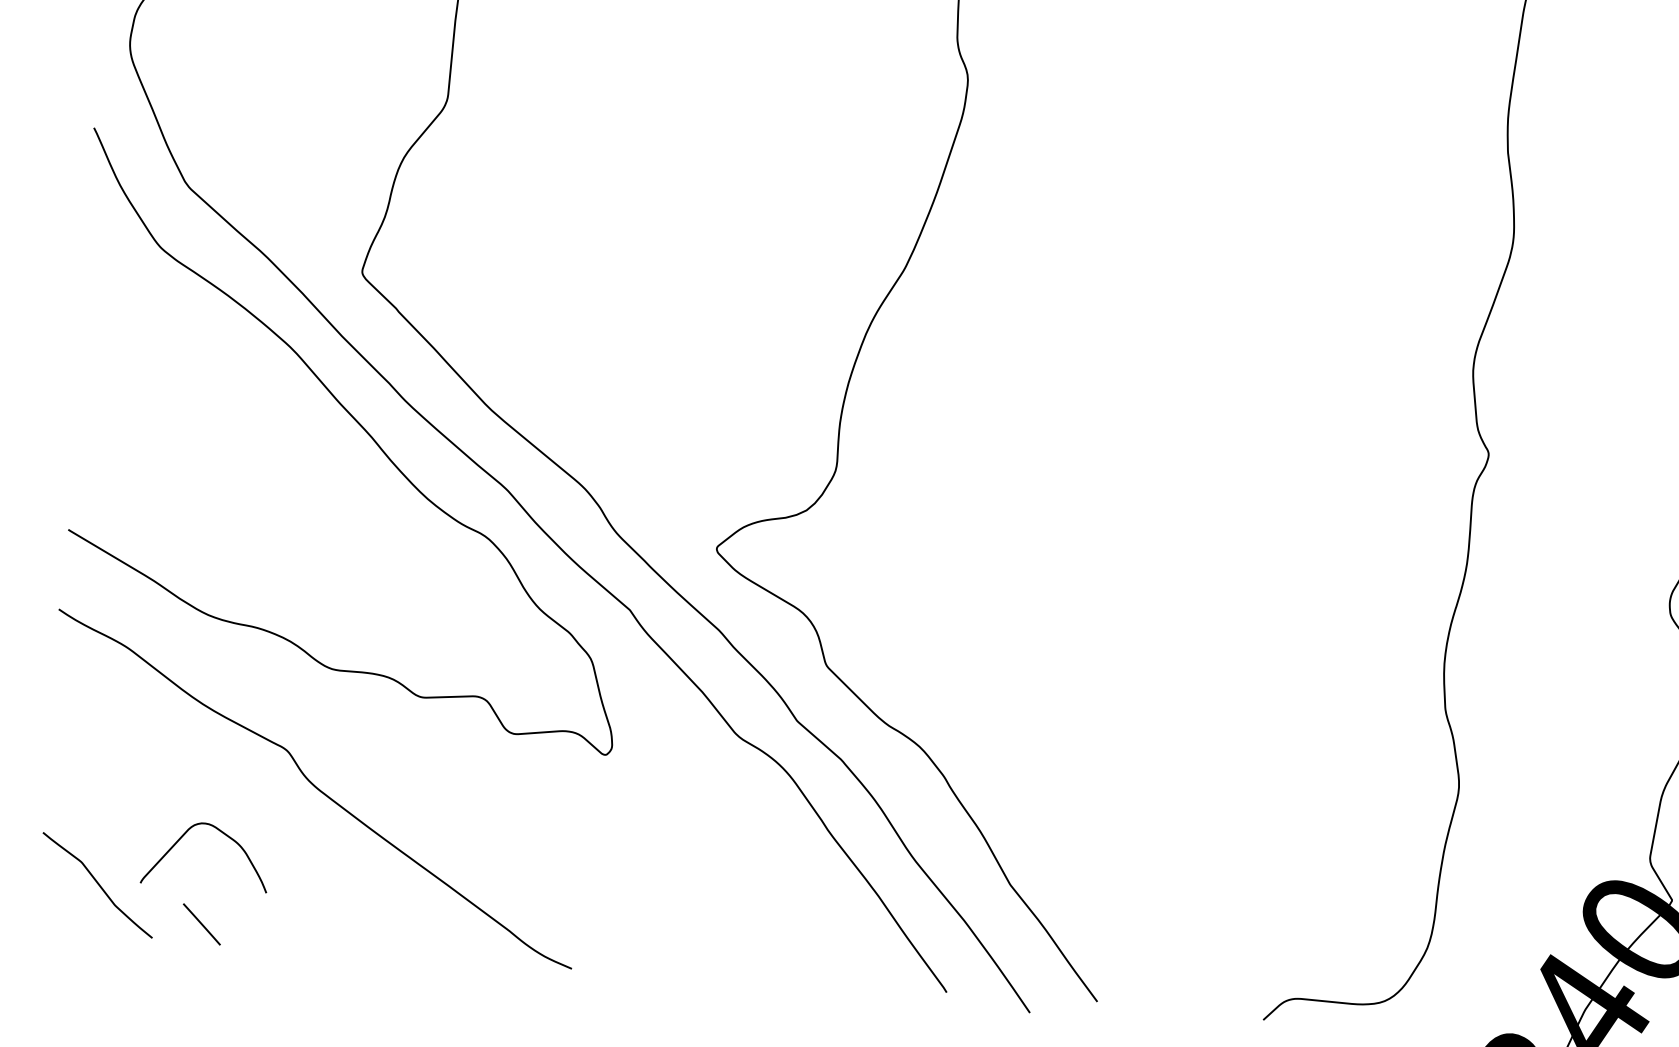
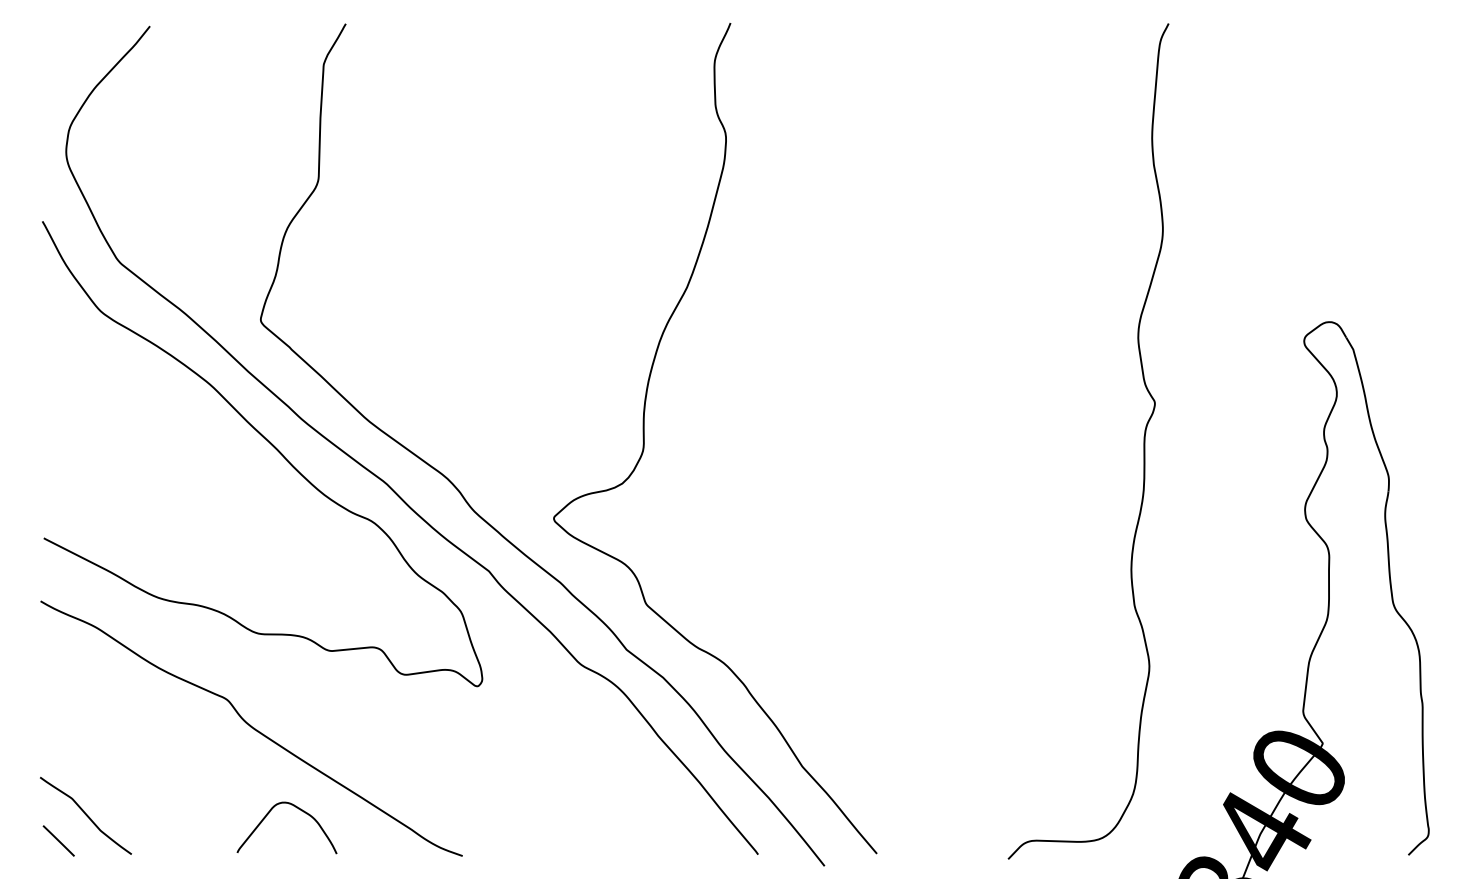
curve: (219, 831) -> (296, 808), moved
line: (201, 923) -> (58, 840), moved

